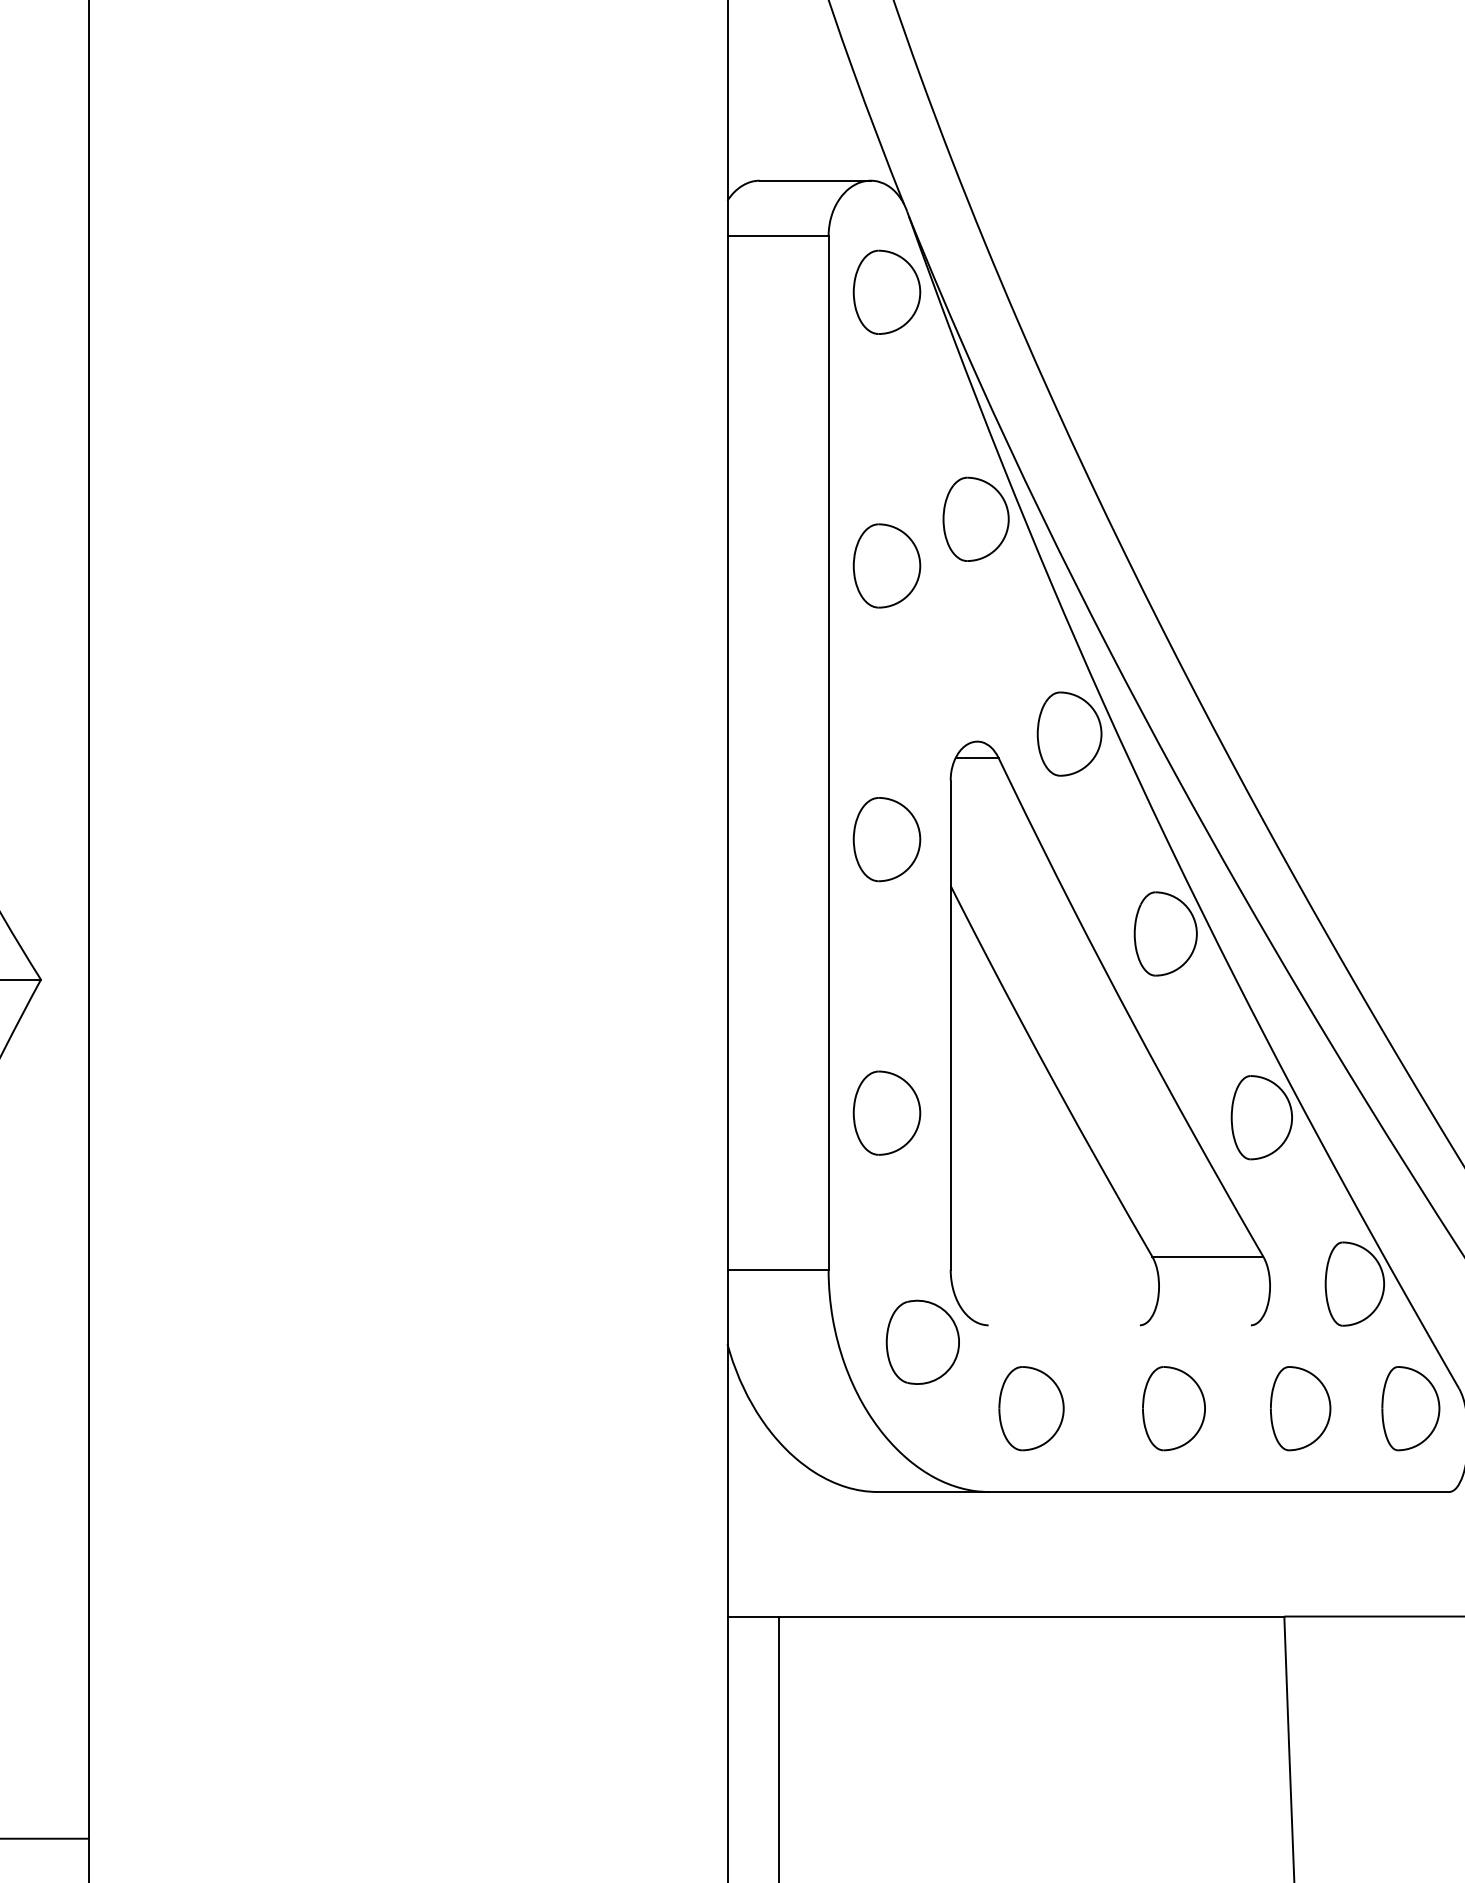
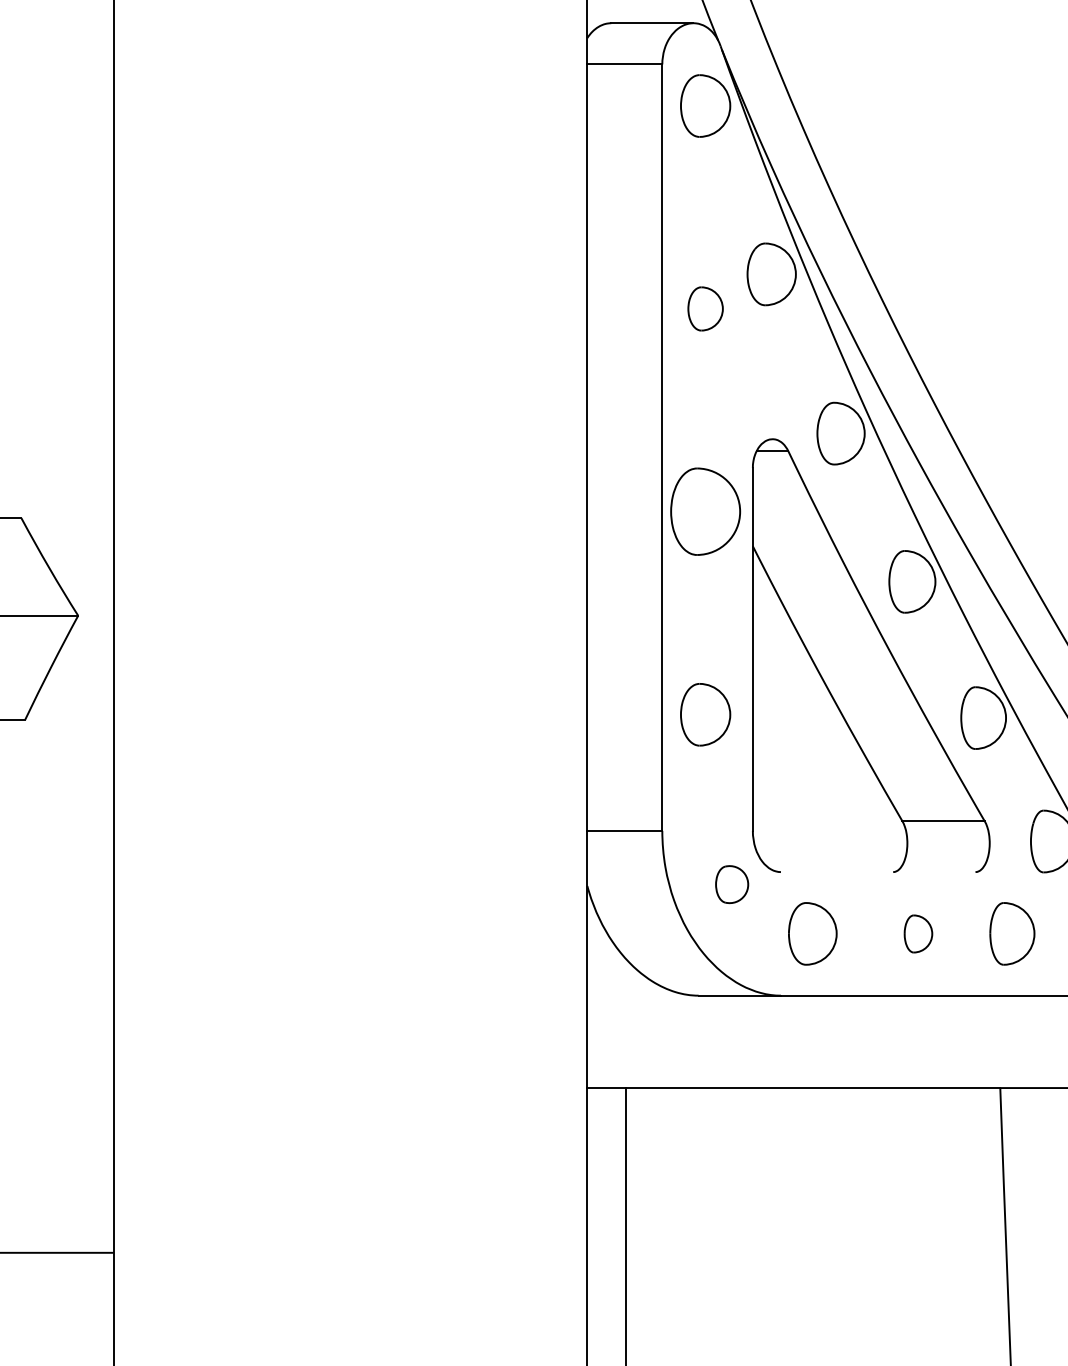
part: (886, 565) -> (705, 308), size x0.7
part: (886, 839) -> (705, 511), size x1.4
part: (922, 1341) -> (731, 884), size x0.6
part: (1173, 1408) -> (918, 933), size x0.6

